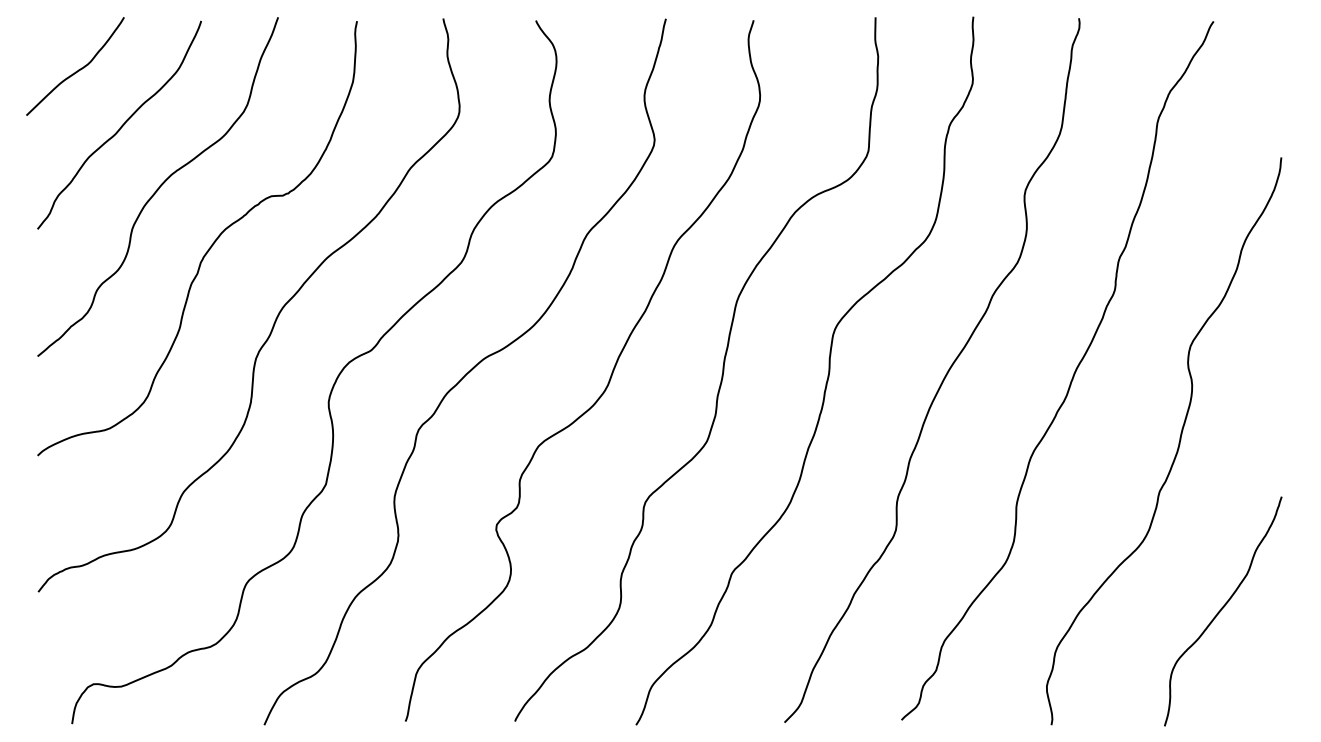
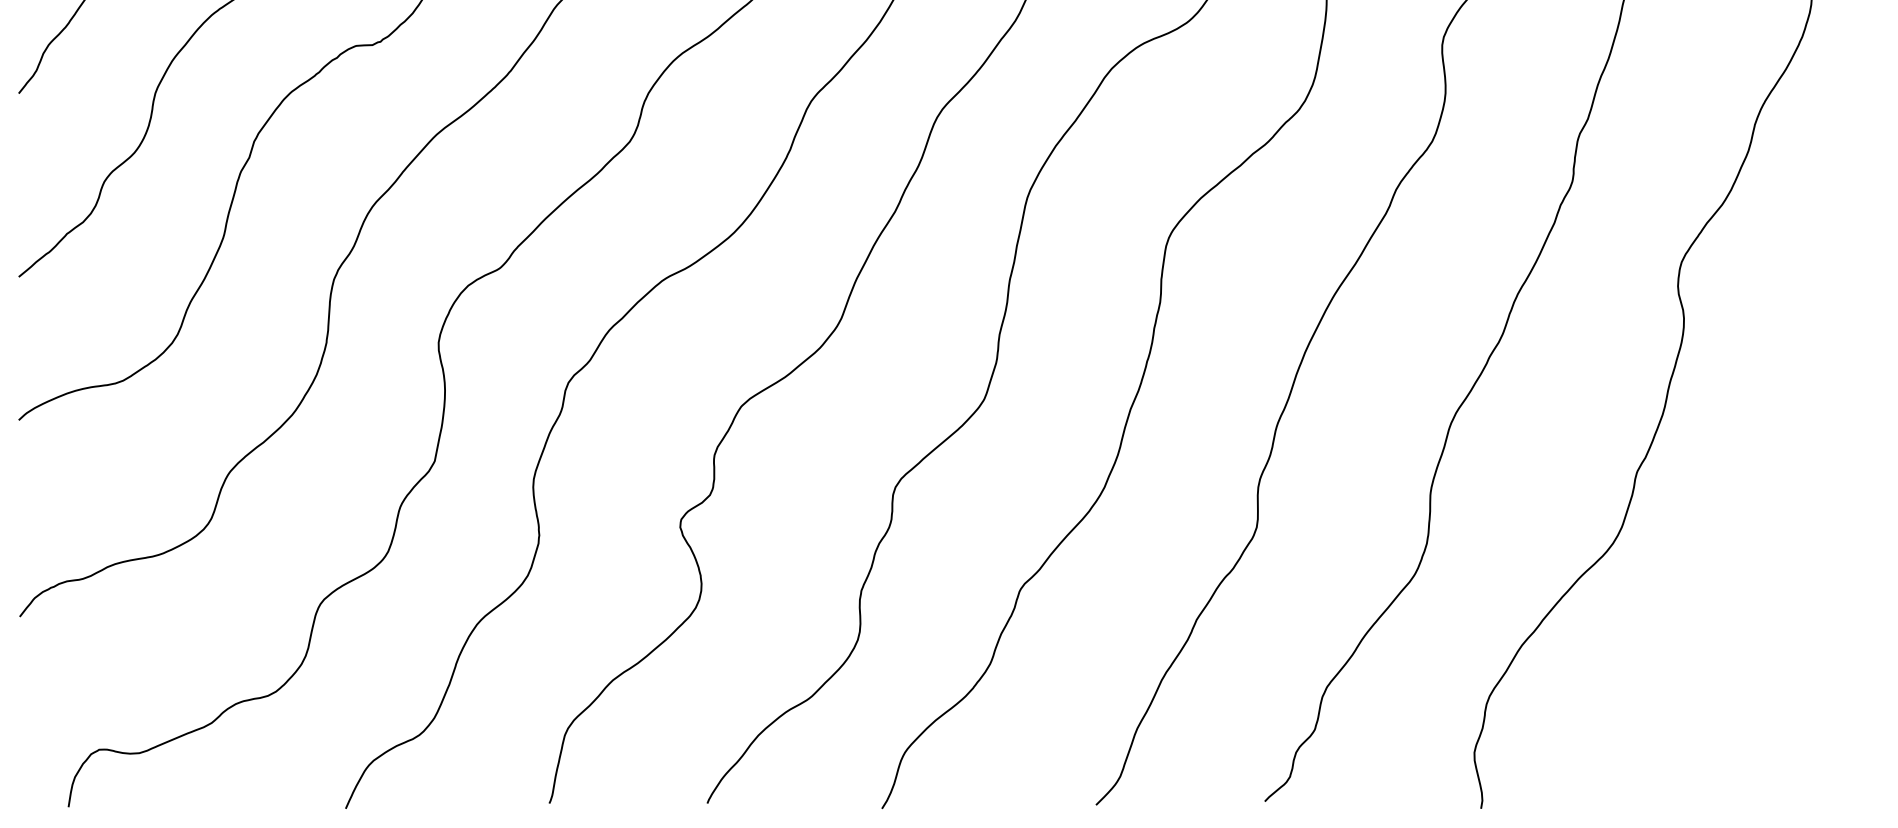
curve: (1222, 609) -> (1727, 641), removed

